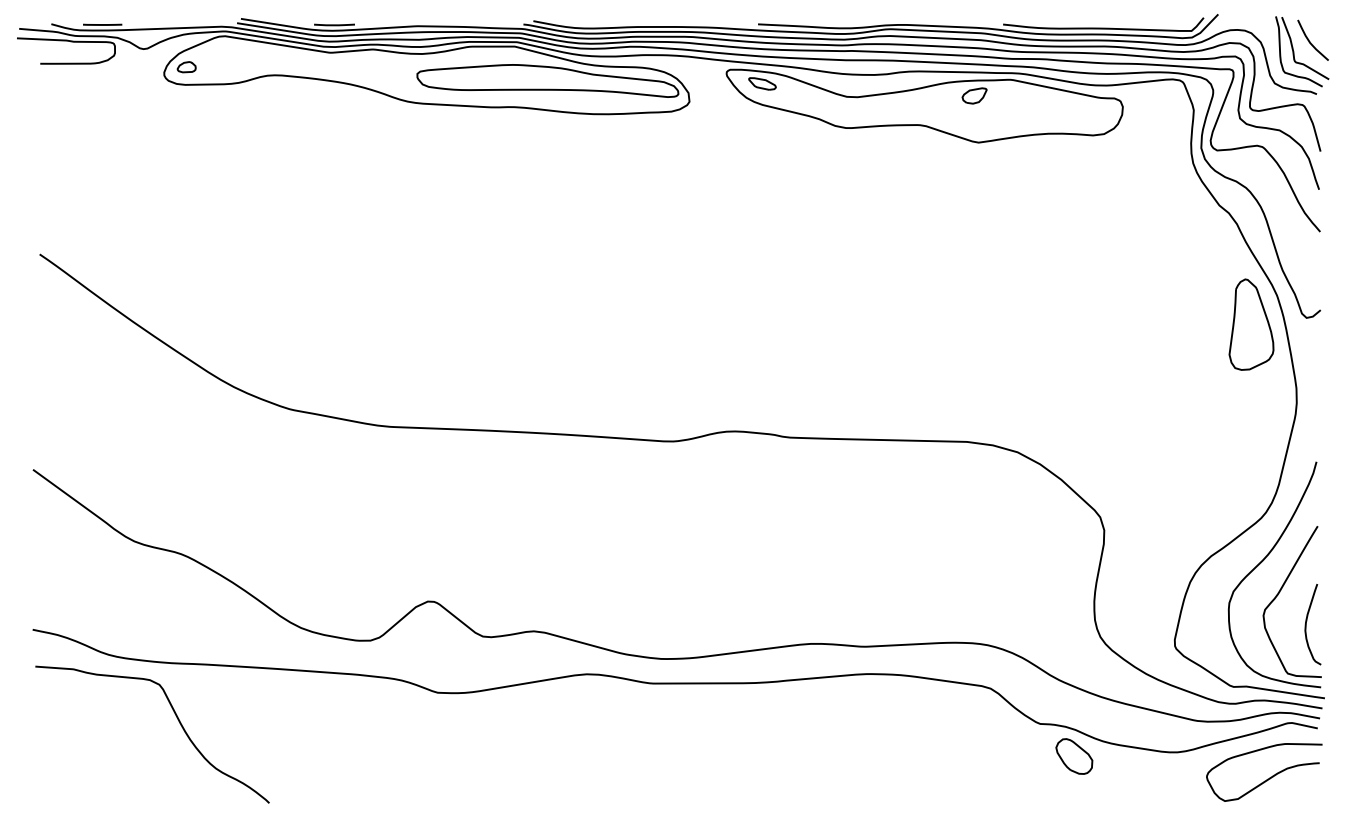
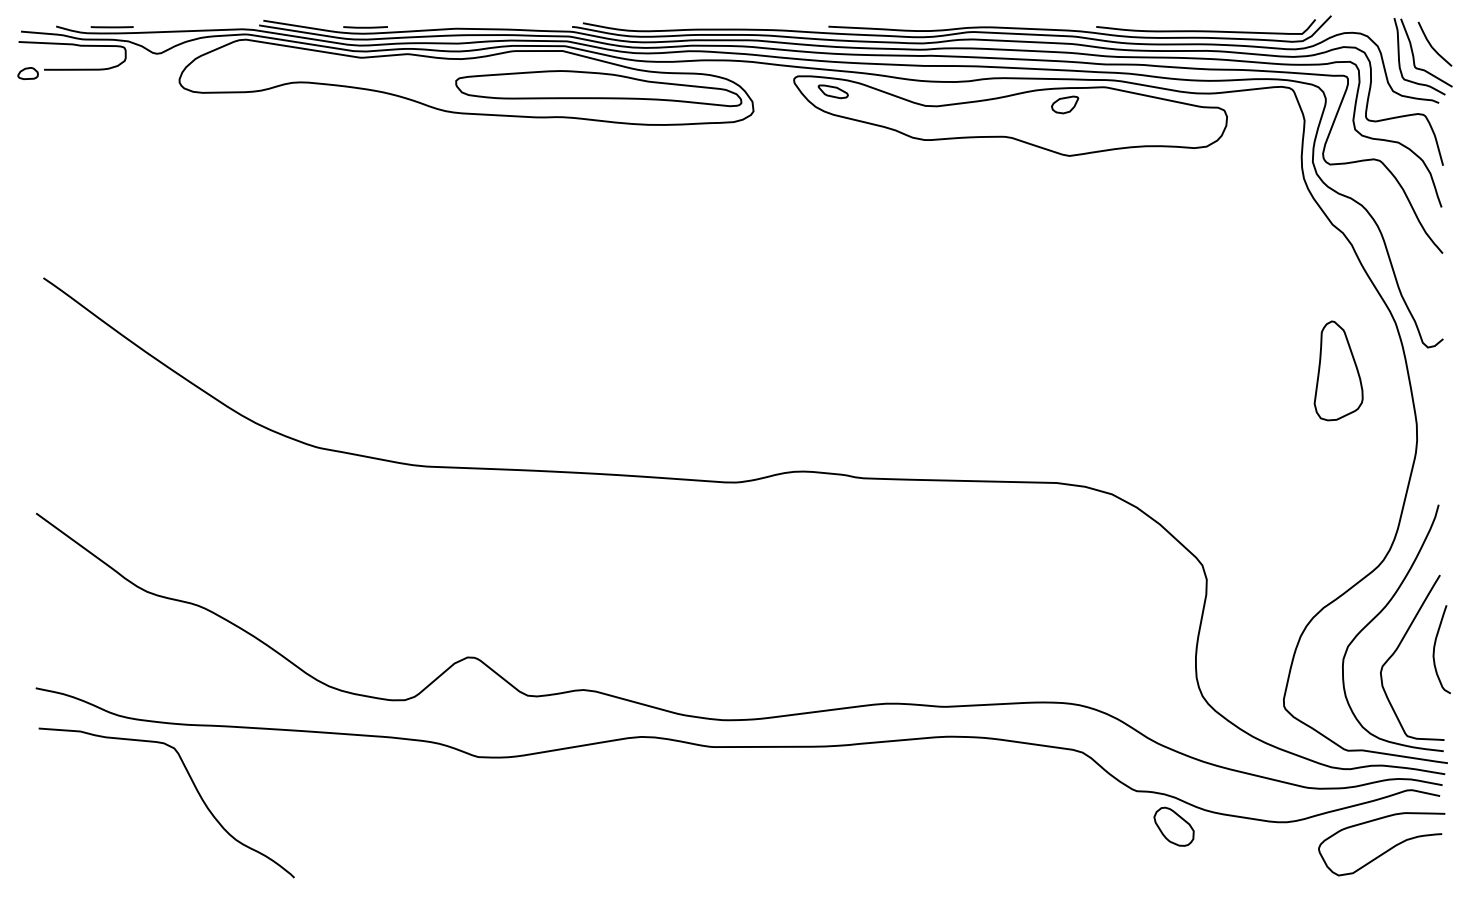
part: (186, 67) -> (27, 73), moved
part: (1251, 324) -> (1338, 370), moved
curve: (1307, 622) -> (1435, 647), moved

